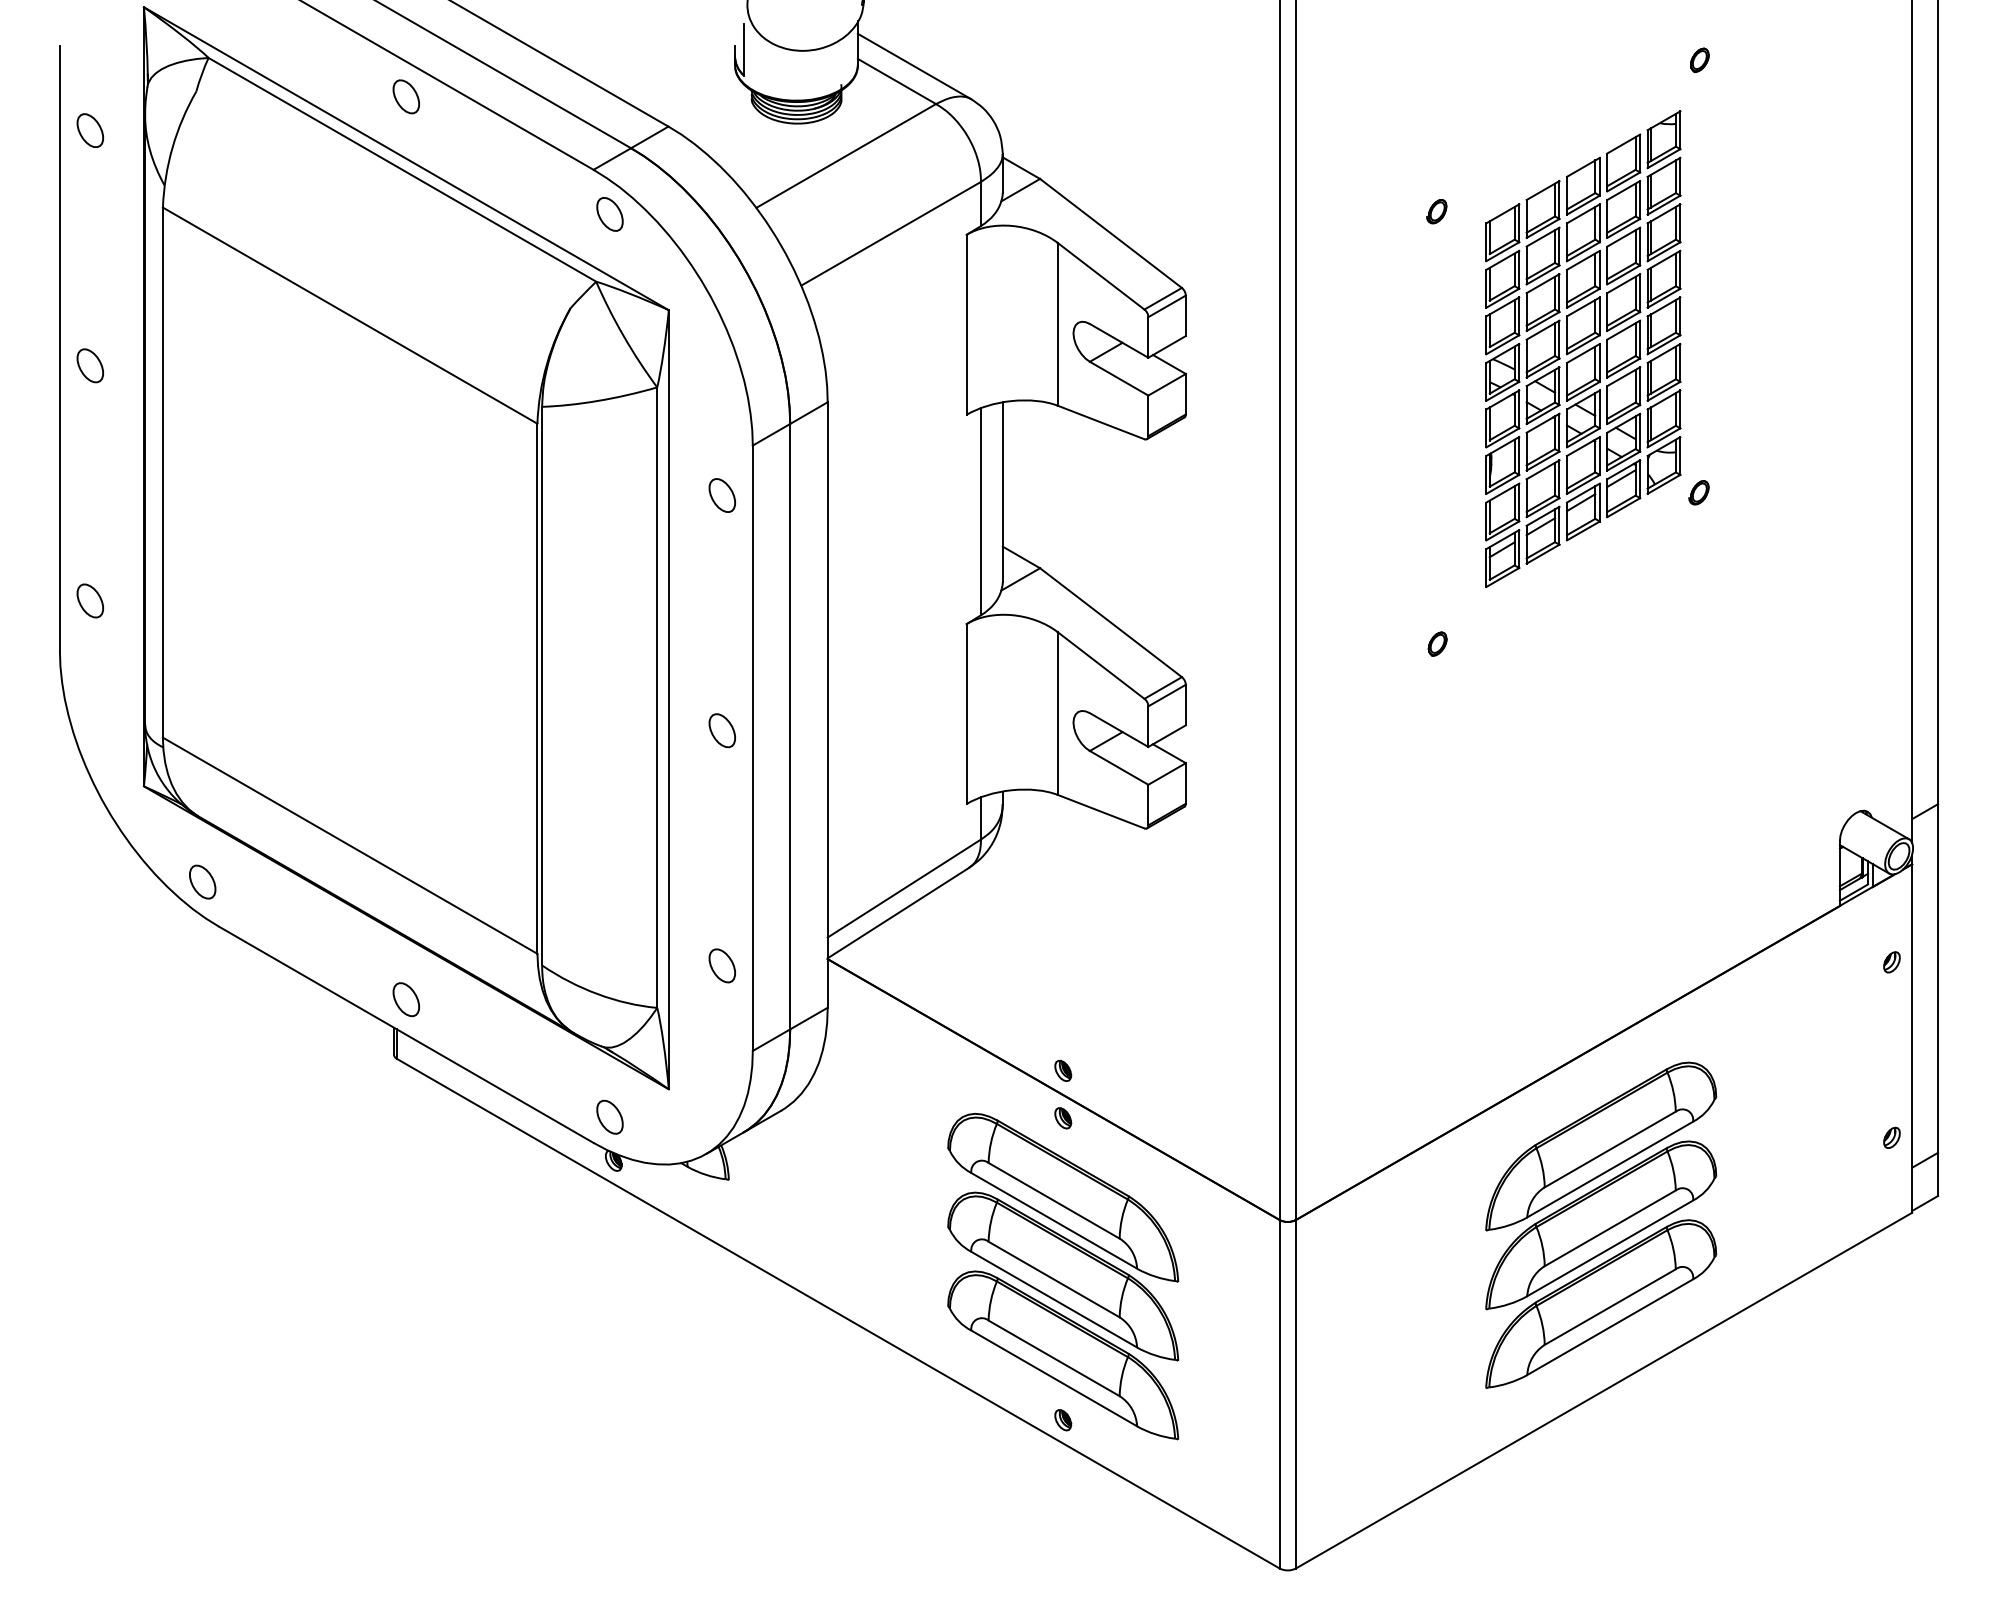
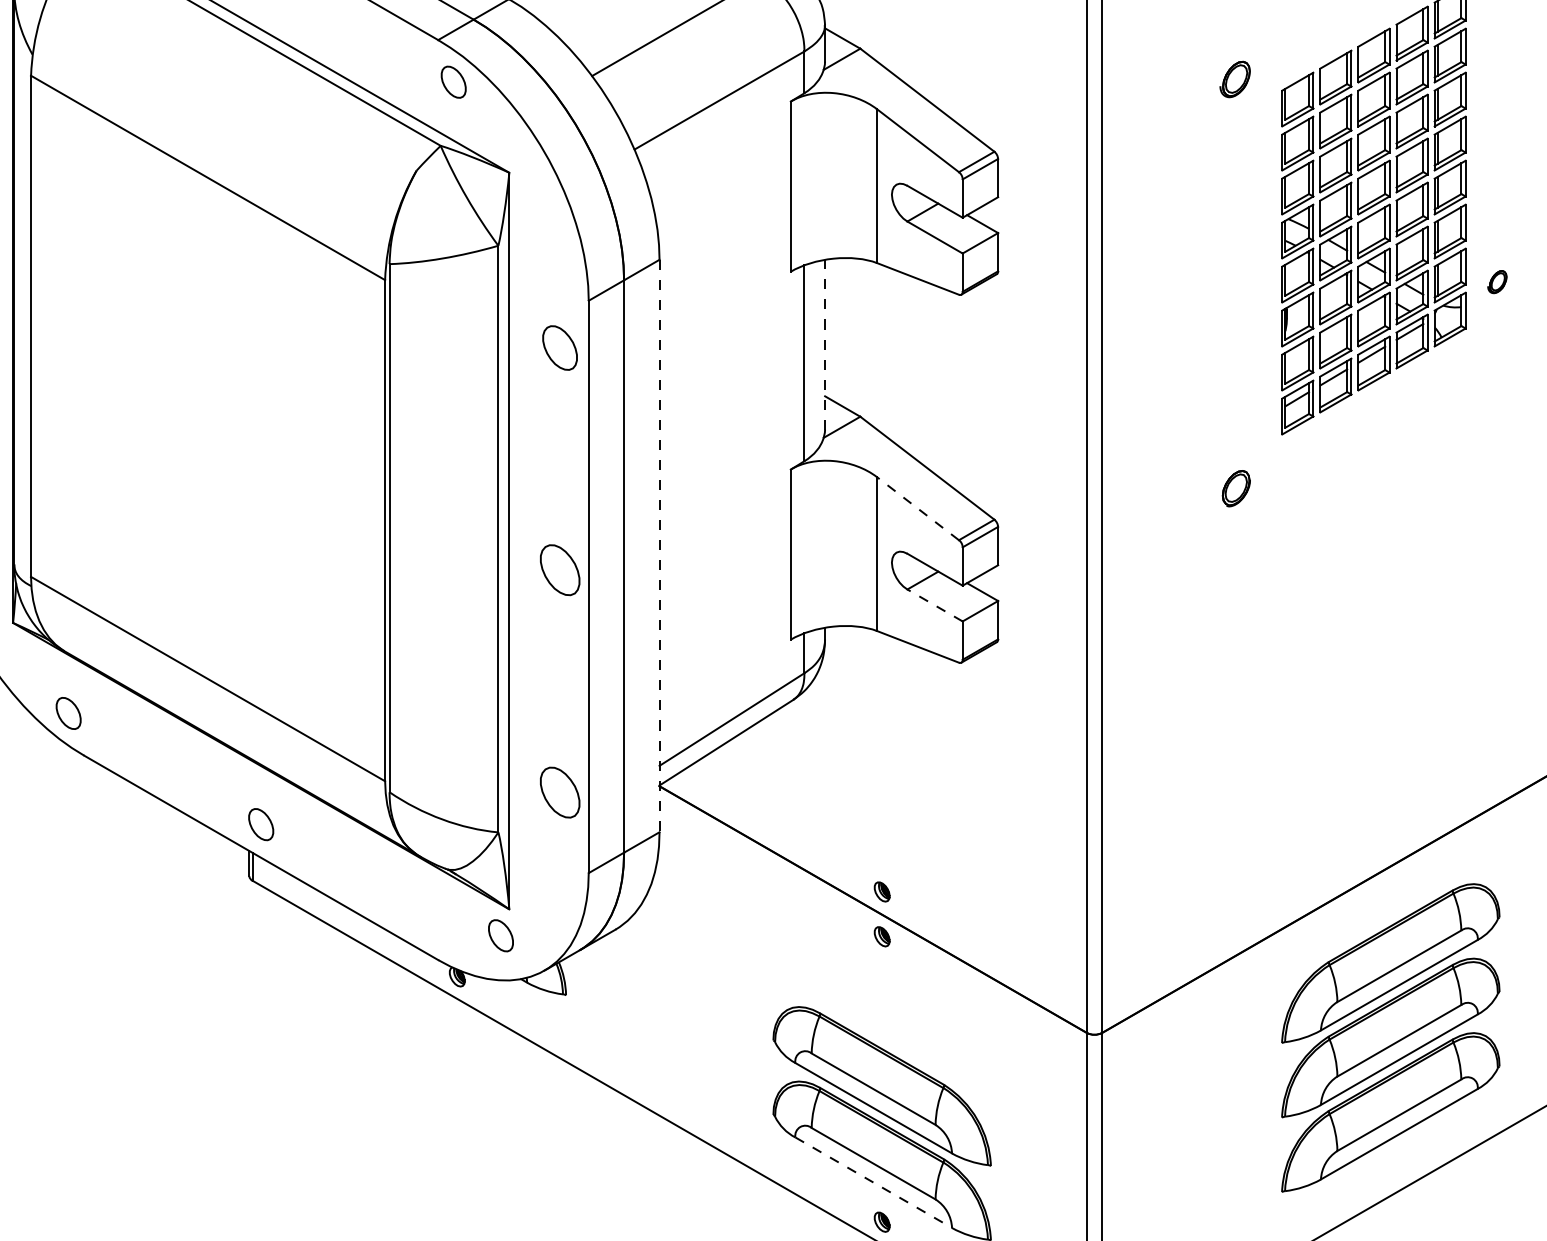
part: (1436, 211) -> (1235, 79), size x1.6
line: (1002, 492) -> (824, 345), solid -> dashed
part: (1698, 492) -> (1496, 281), moved
part: (721, 495) -> (559, 347), size x1.4
part: (1437, 643) -> (1236, 487), size x1.6
line: (1101, 665) -> (918, 508), solid -> dashed
line: (827, 705) -> (659, 546), solid -> dashed
part: (721, 730) -> (559, 570), size x1.6
line: (1119, 767) -> (935, 605), solid -> dashed
part: (721, 965) -> (559, 792), size x1.6
part: (609, 1116) -> (500, 935), moved
part: (1063, 1197) -> (882, 1011), removed
line: (1054, 1378) -> (873, 1182), solid -> dashed

